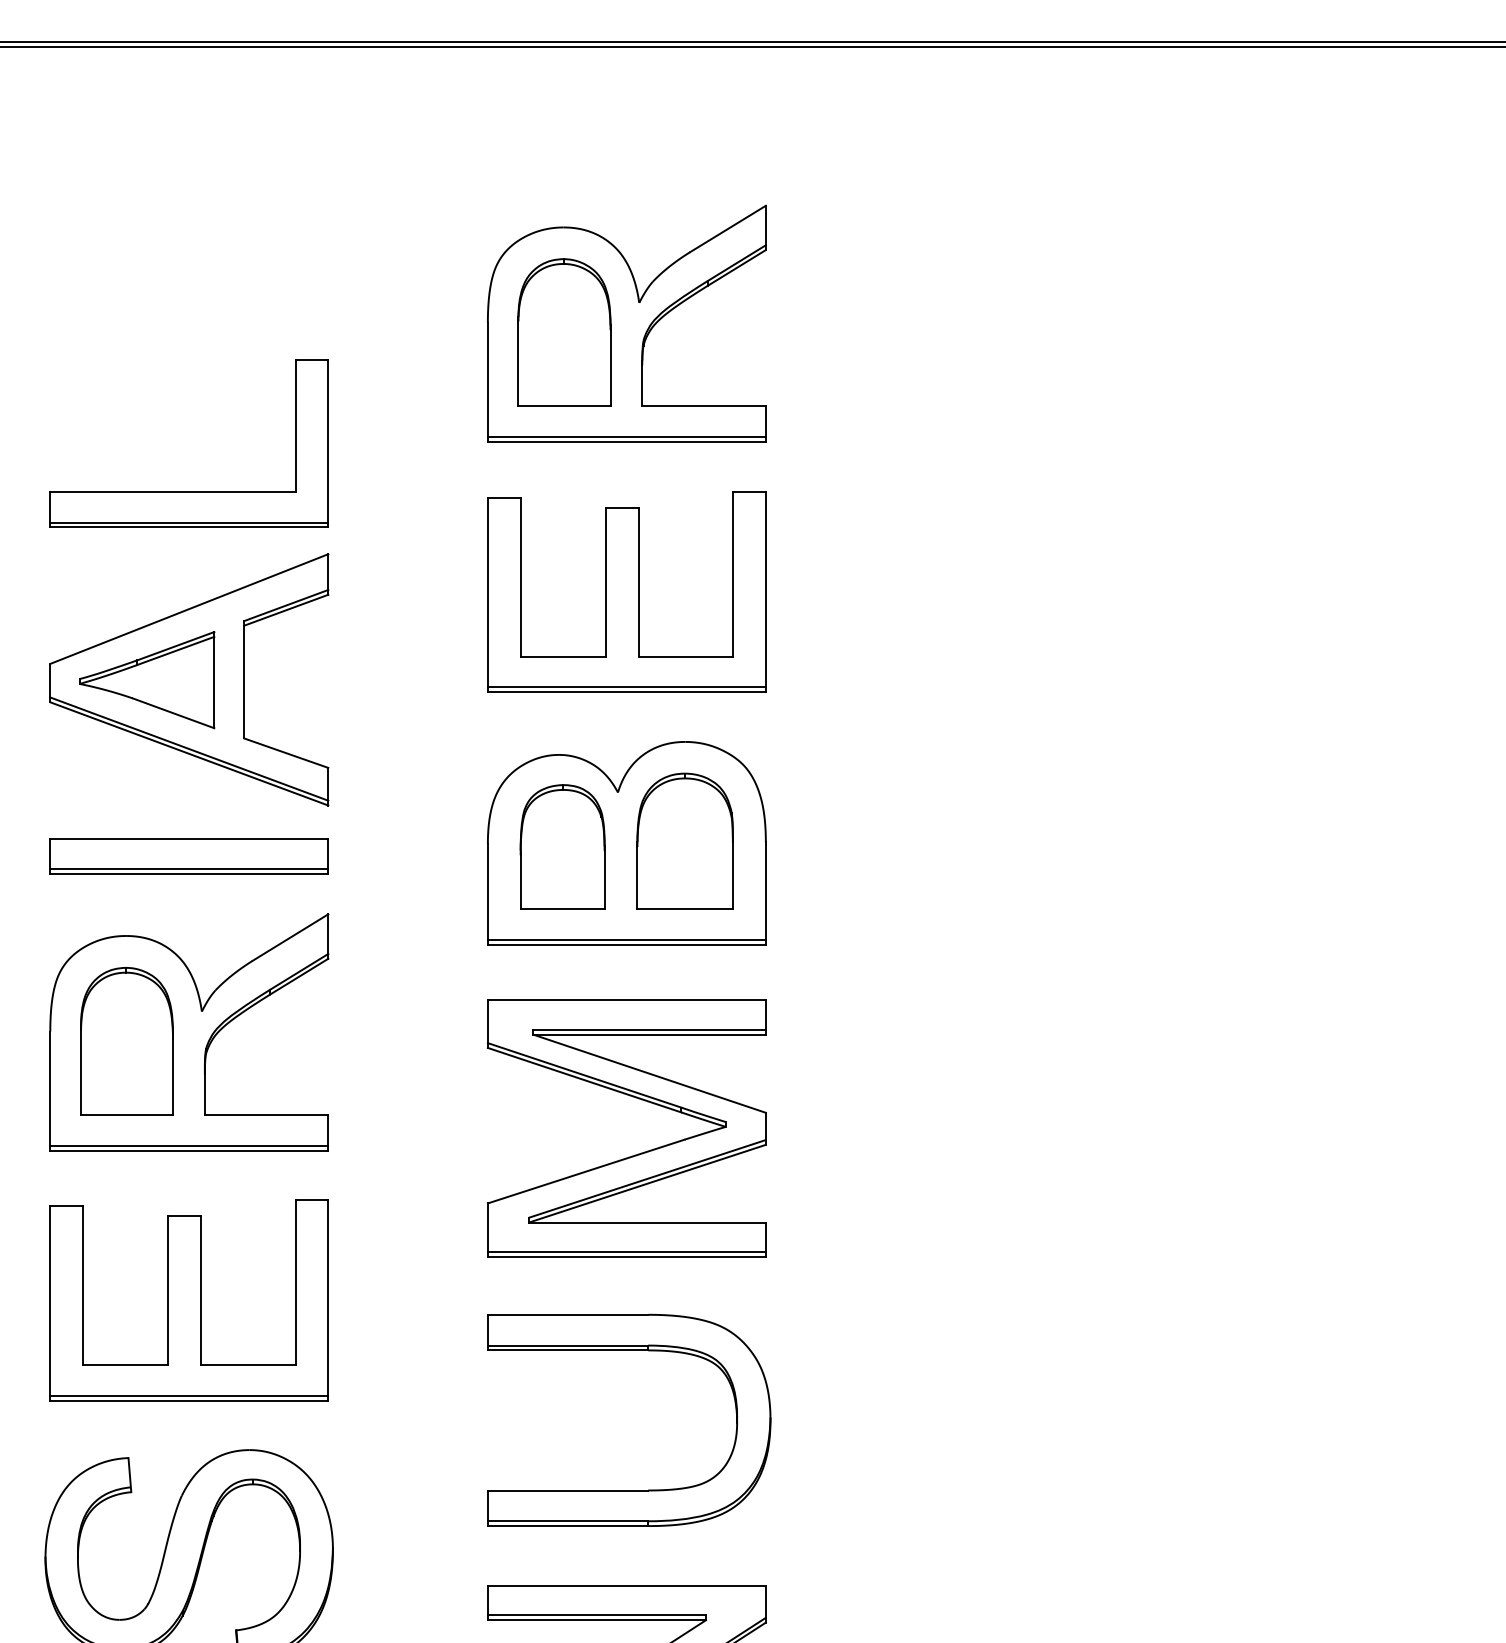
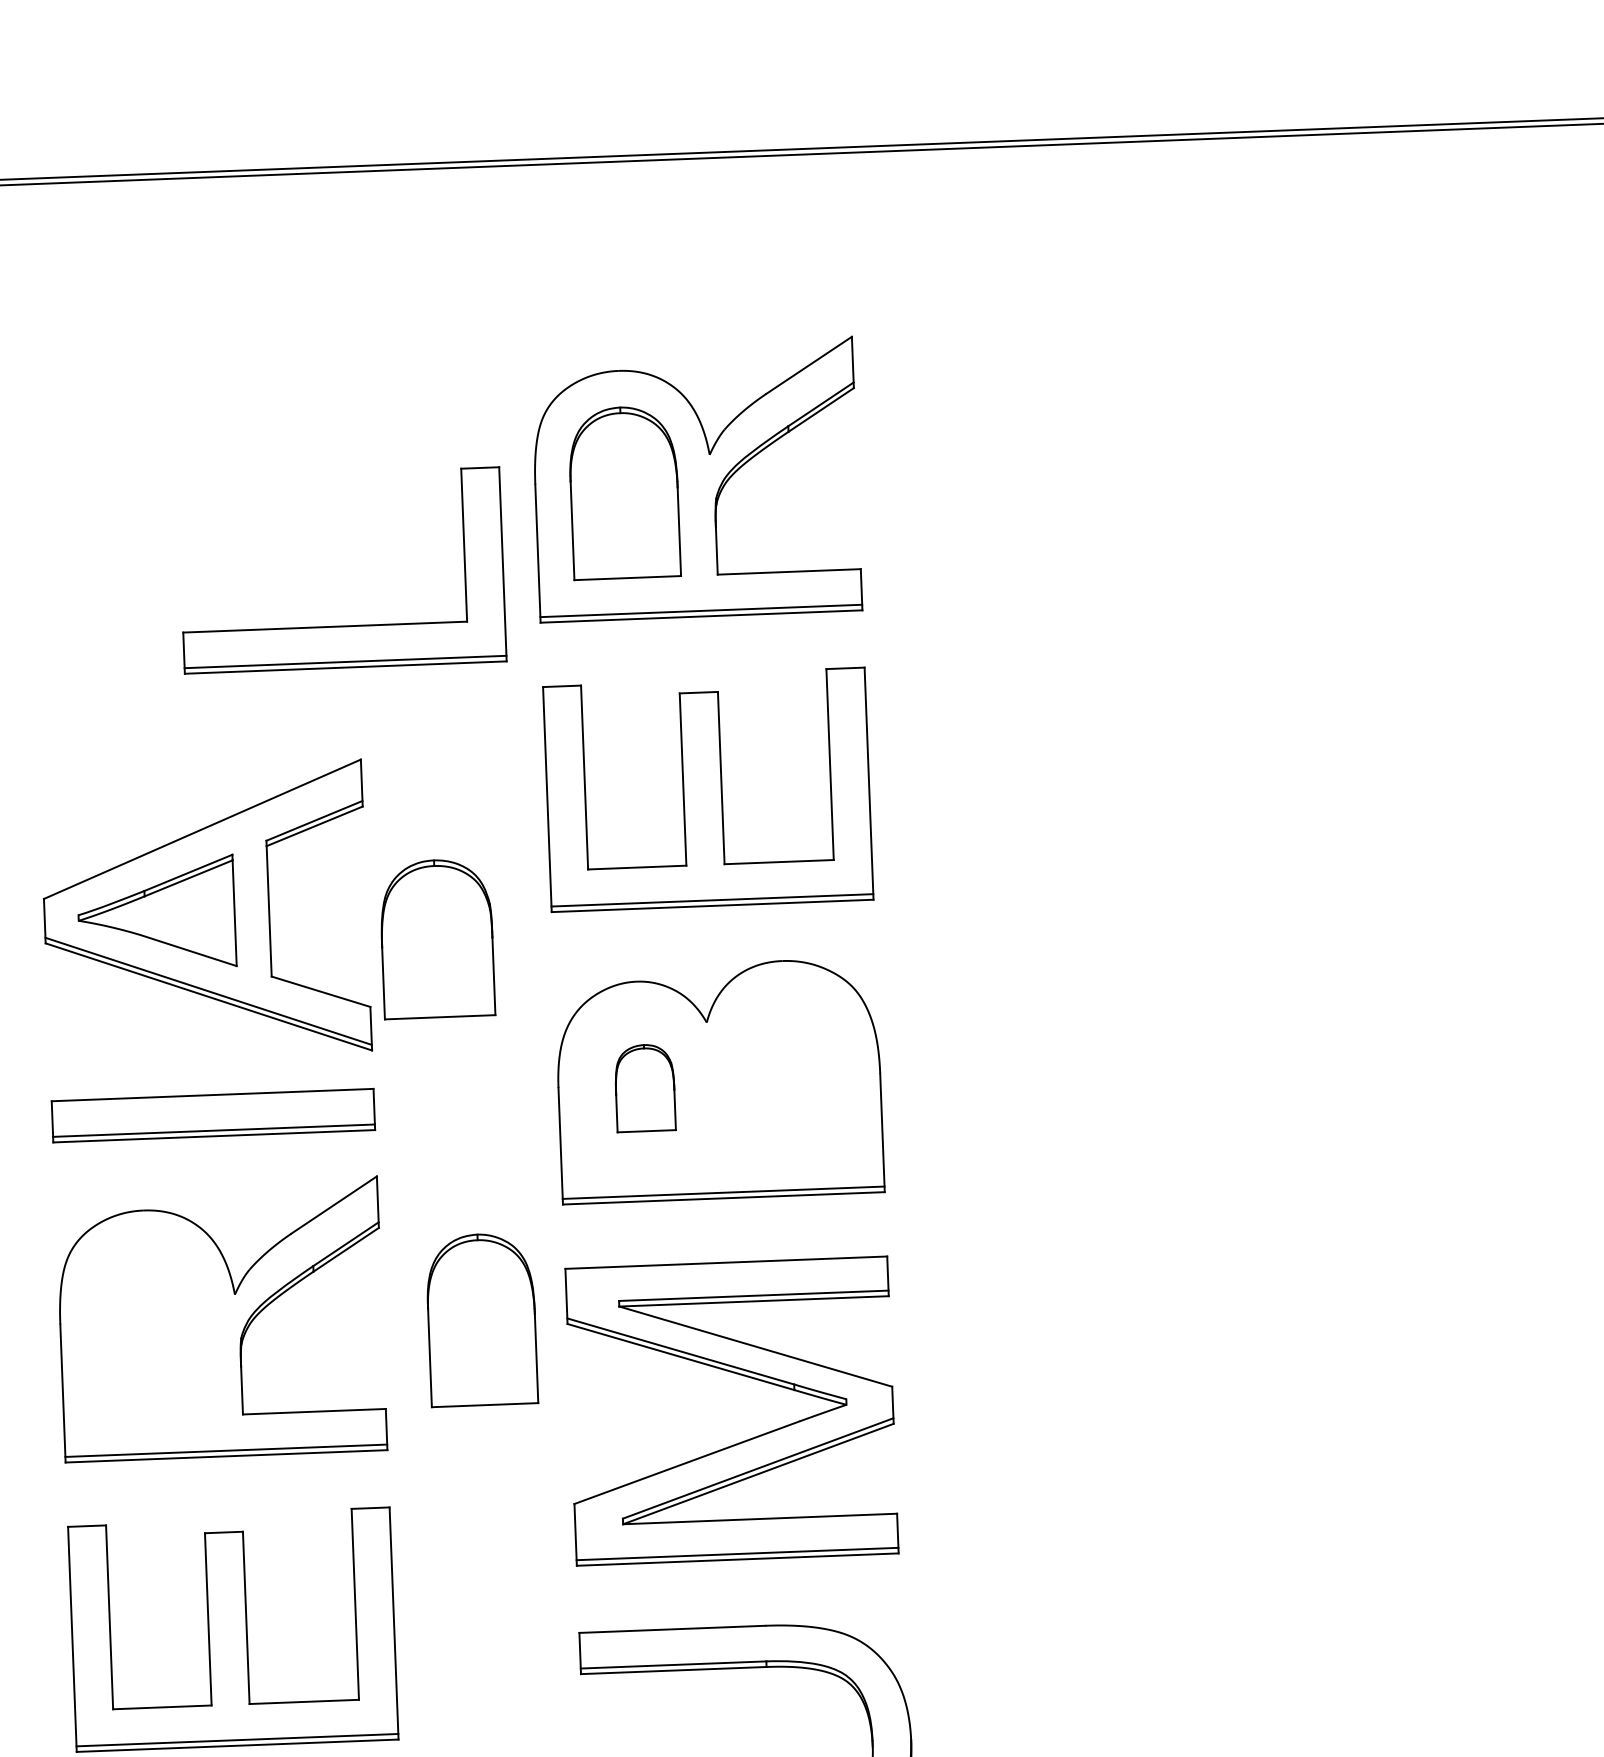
part: (188, 491) -> (343, 626), moved
part: (684, 840) -> (436, 937), moved
part: (562, 846) -> (644, 1087), size x0.6
part: (126, 1041) -> (481, 1319), moved

